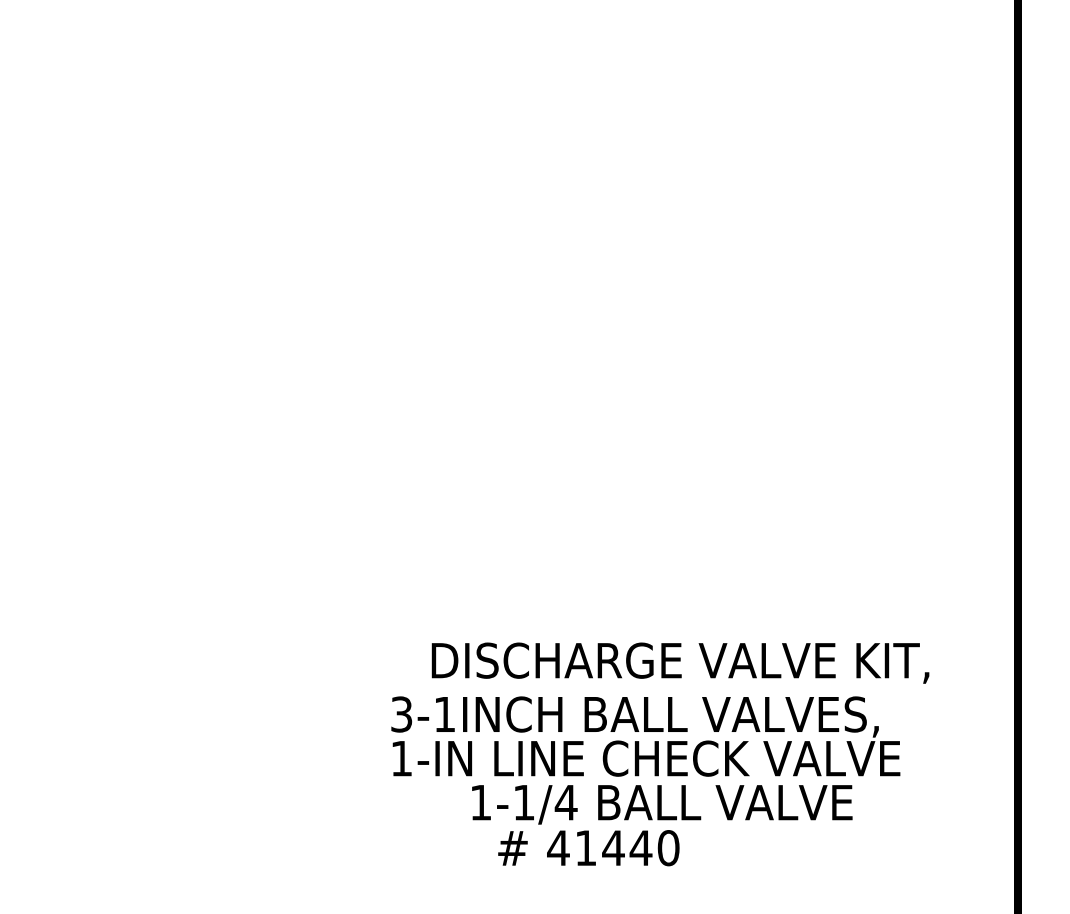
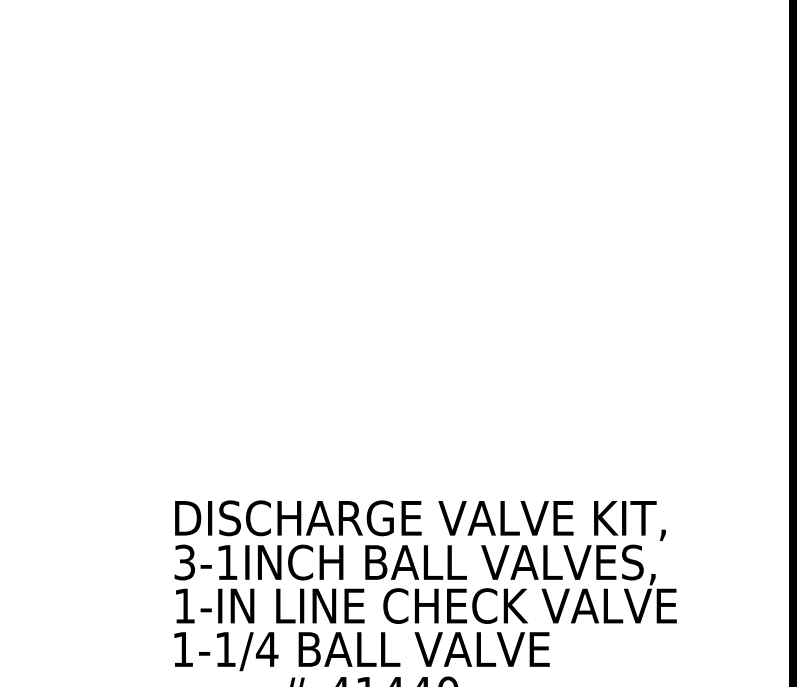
text: (680, 662) -> (420, 520), moved
text: (662, 804) -> (362, 651), moved

